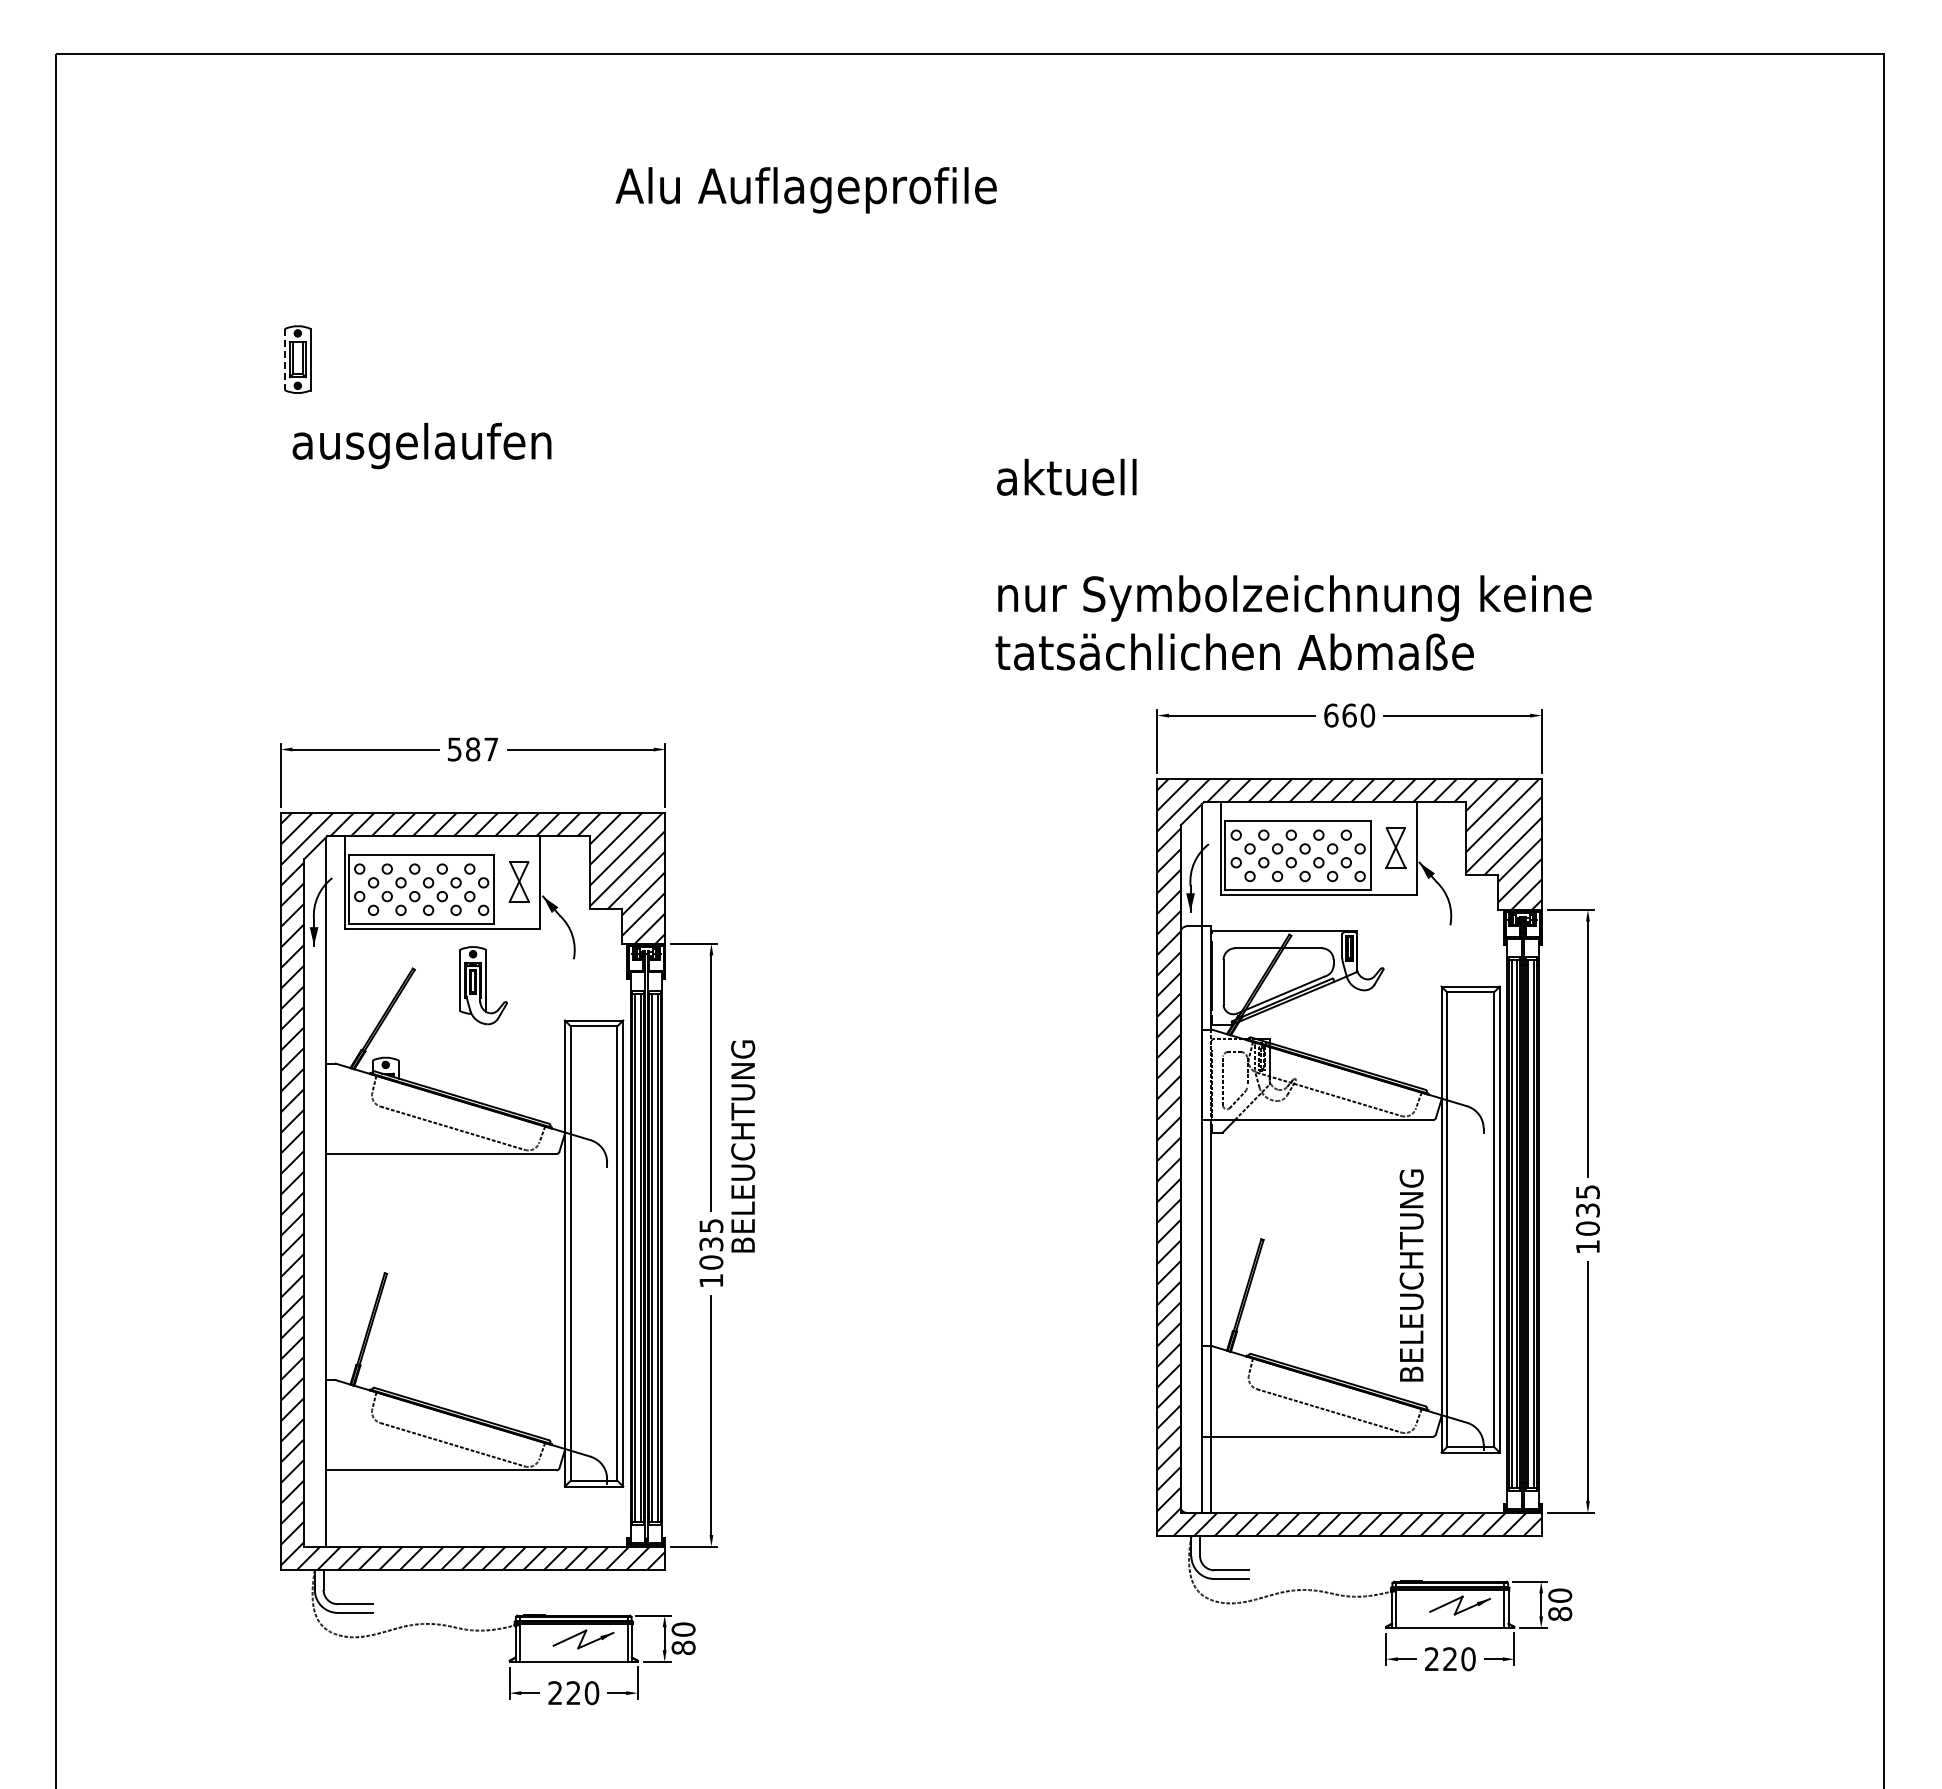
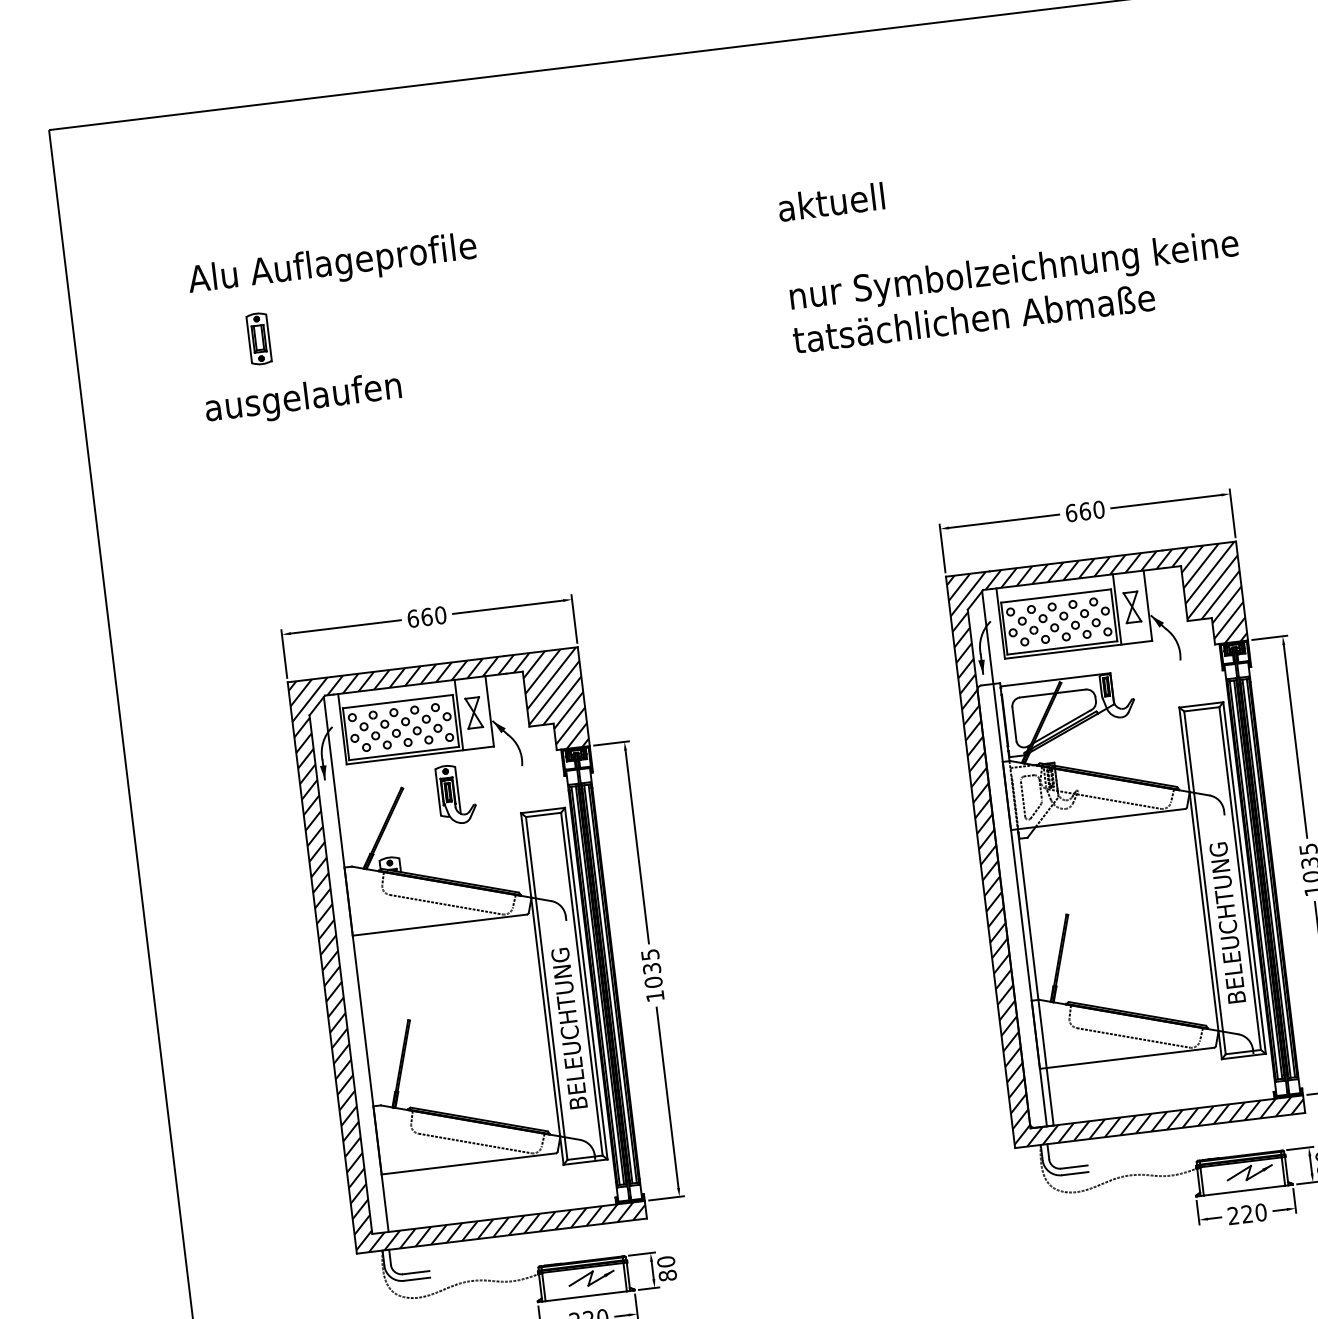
text: (805, 190) -> (331, 265), moved
line: (284, 359) -> (249, 340), dashed -> solid
text: (421, 445) -> (302, 399), moved
text: (1293, 564) -> (1010, 247), moved
text: (472, 749) -> (426, 617), 587 -> 660
line: (1375, 848) -> (1116, 609), added
line: (499, 882) -> (459, 715), added
text: (743, 1146) -> (569, 1028), moved
text: (1411, 1275) -> (1227, 922), moved

